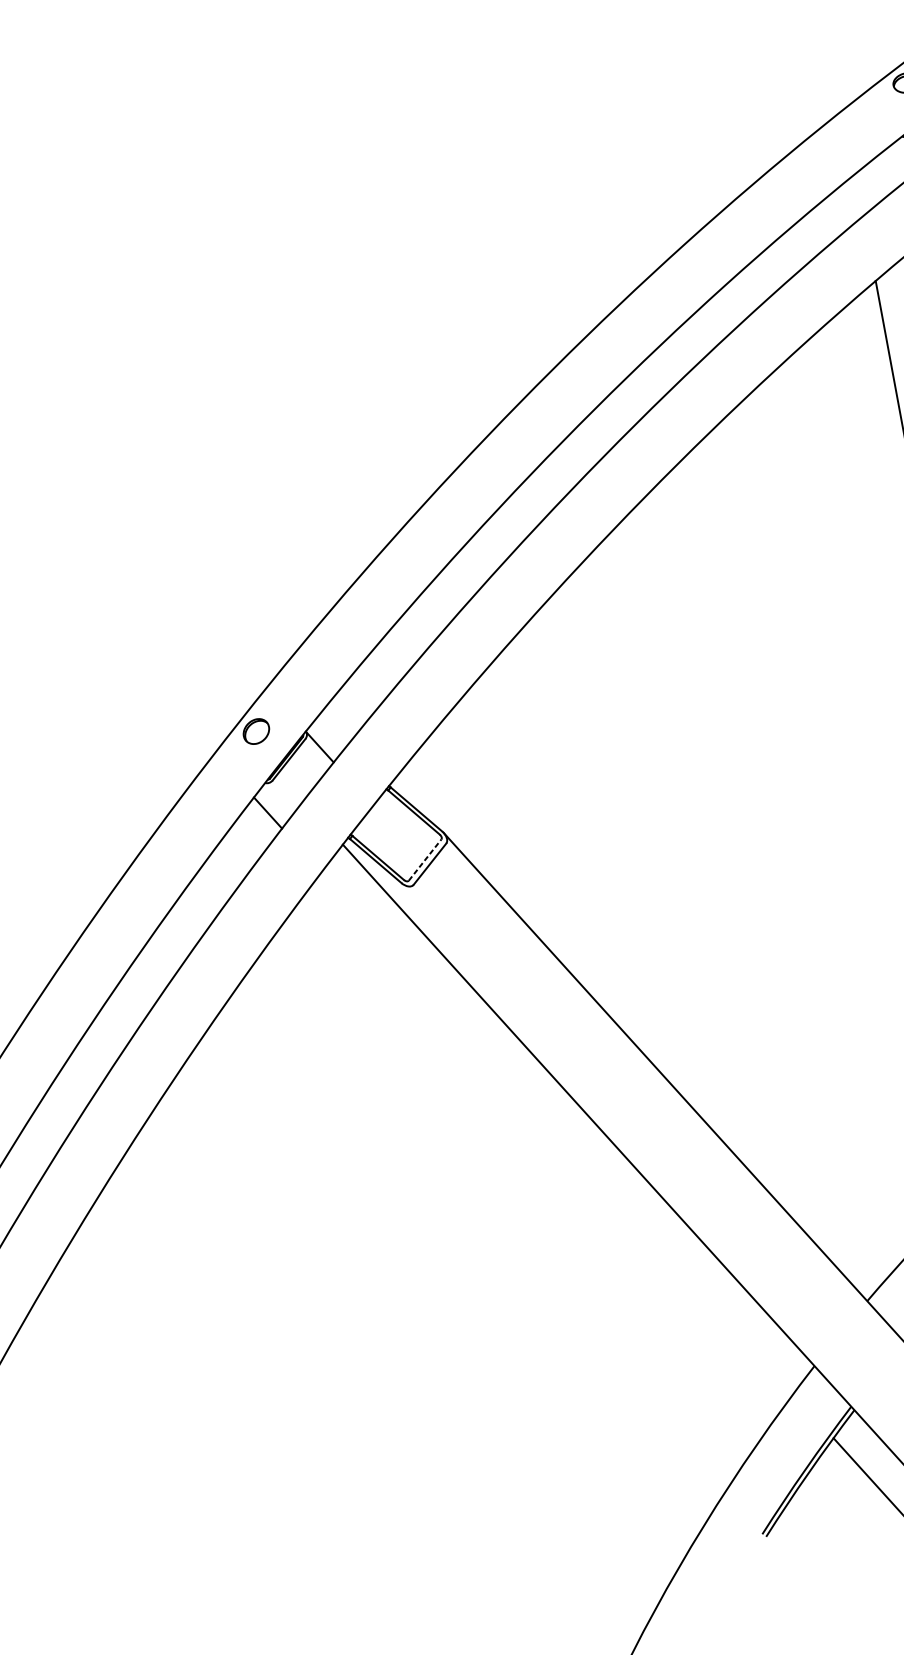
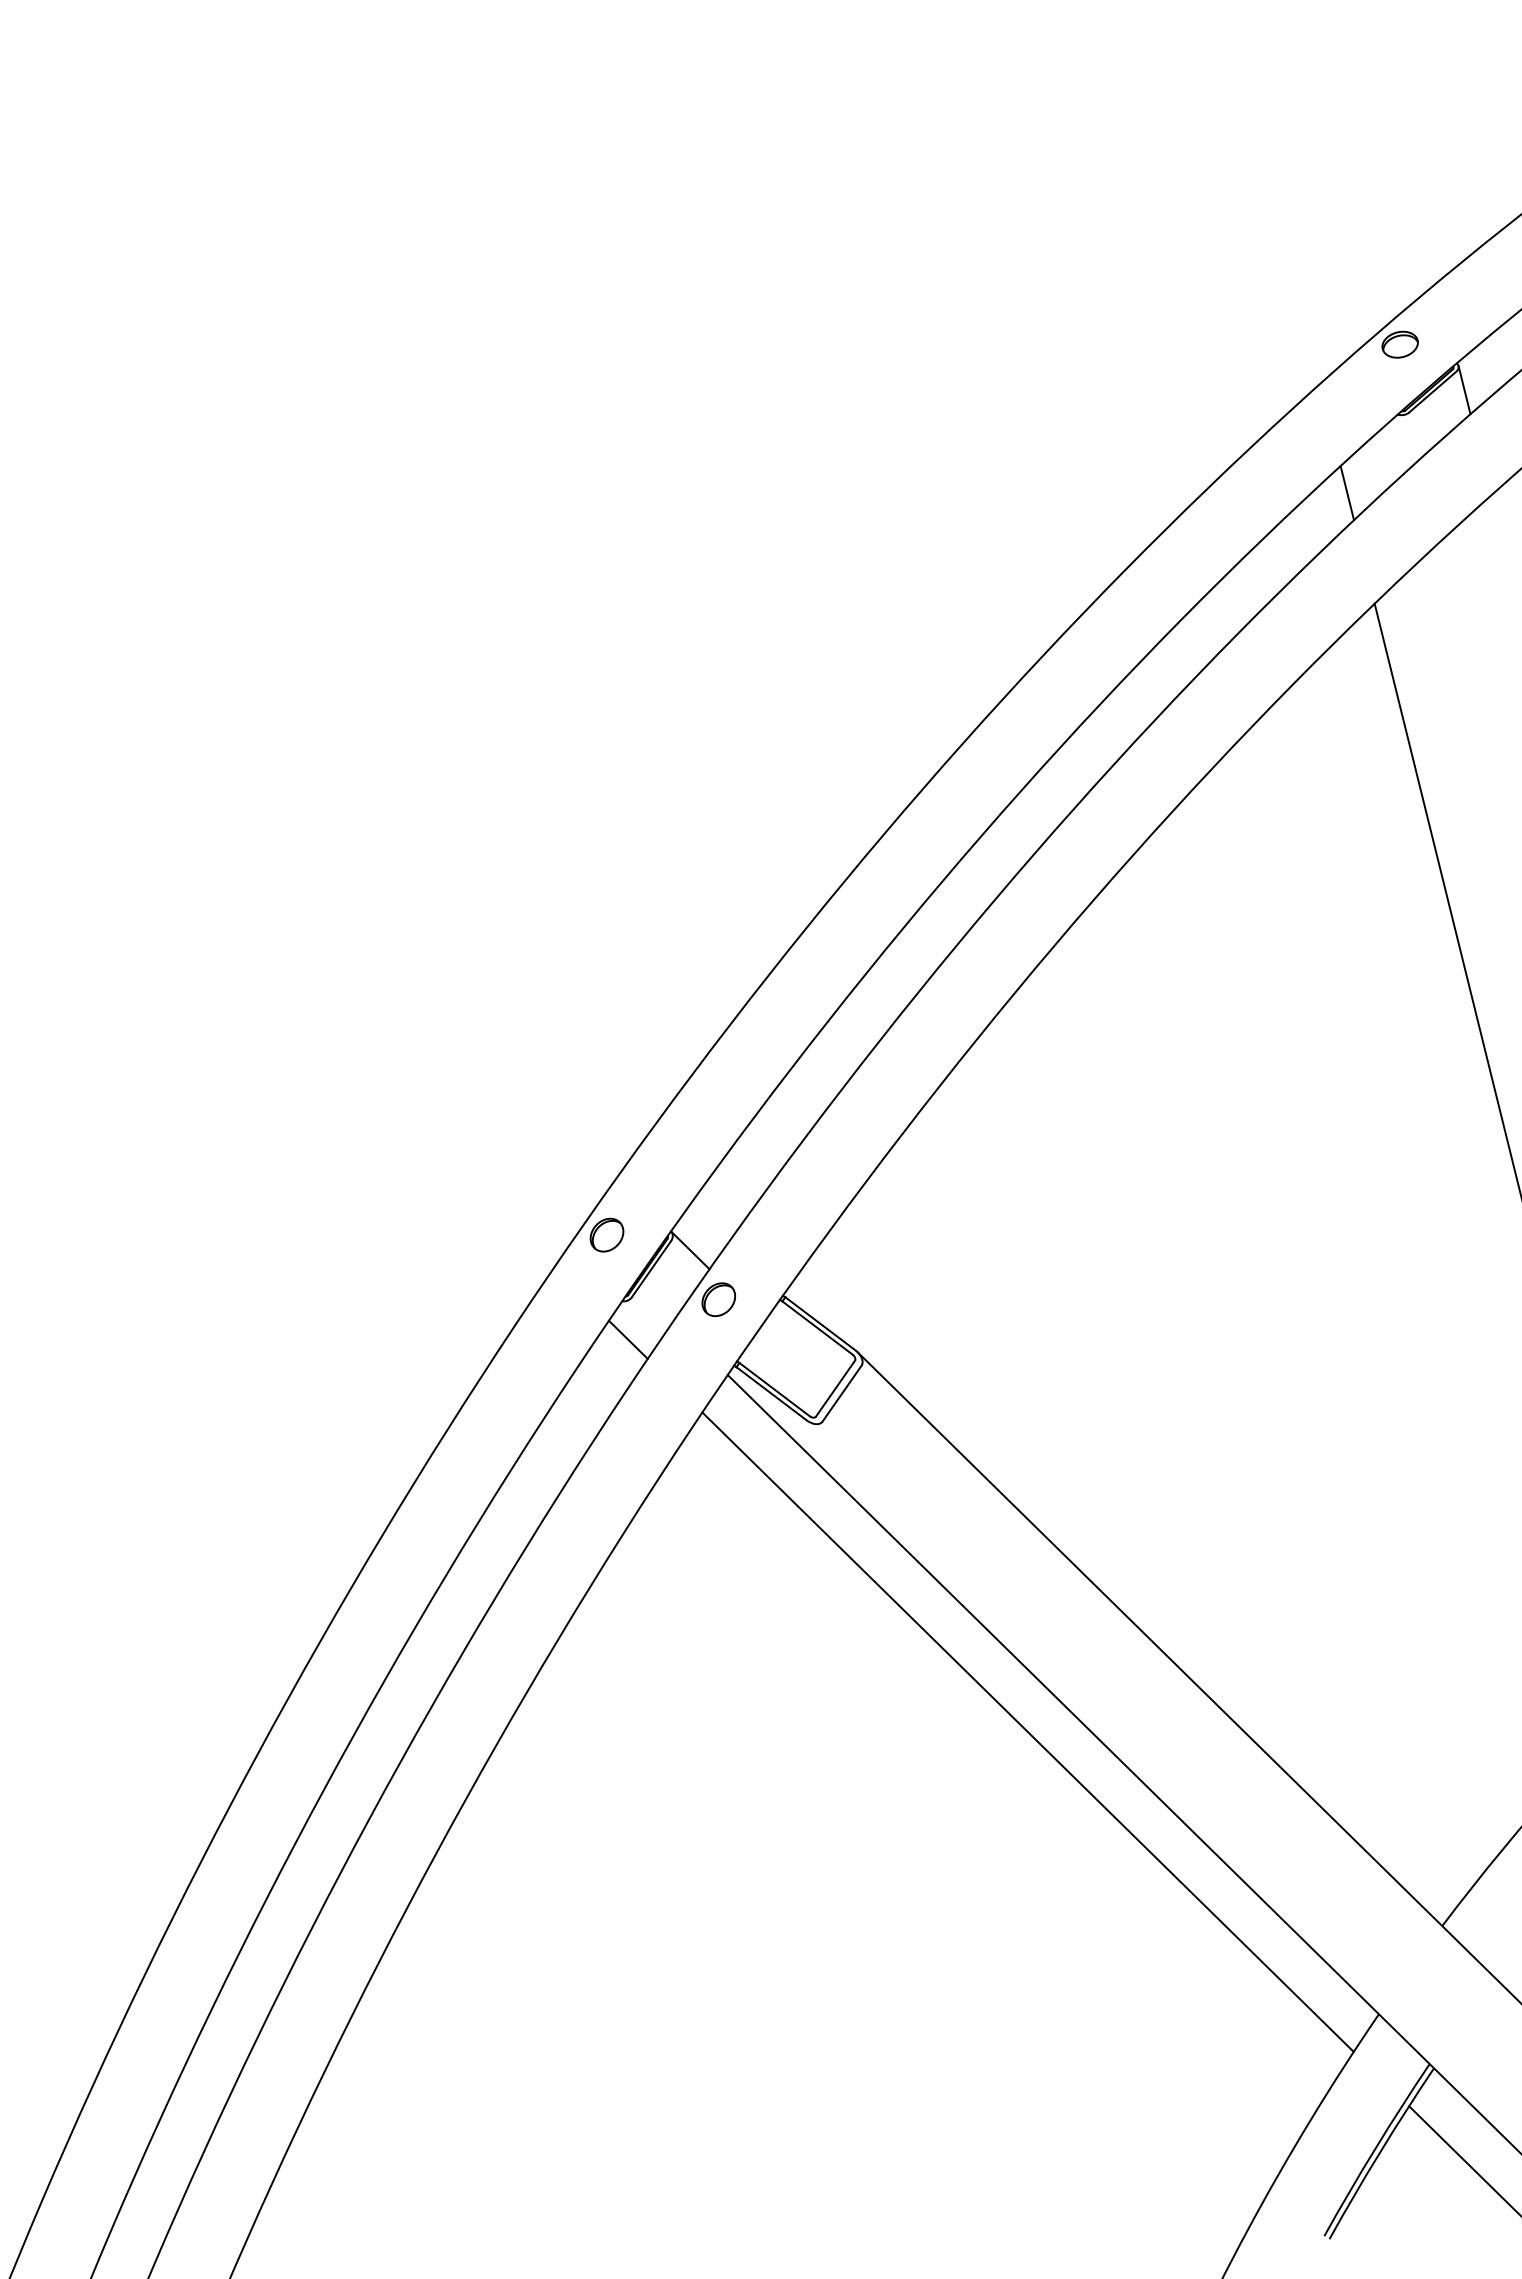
line: (859, 194) -> (1347, 492), added
part: (339, 786) -> (718, 1299), added
line: (425, 859) -> (835, 1388), dashed -> solid
line: (557, 1132) -> (1027, 1731), added

